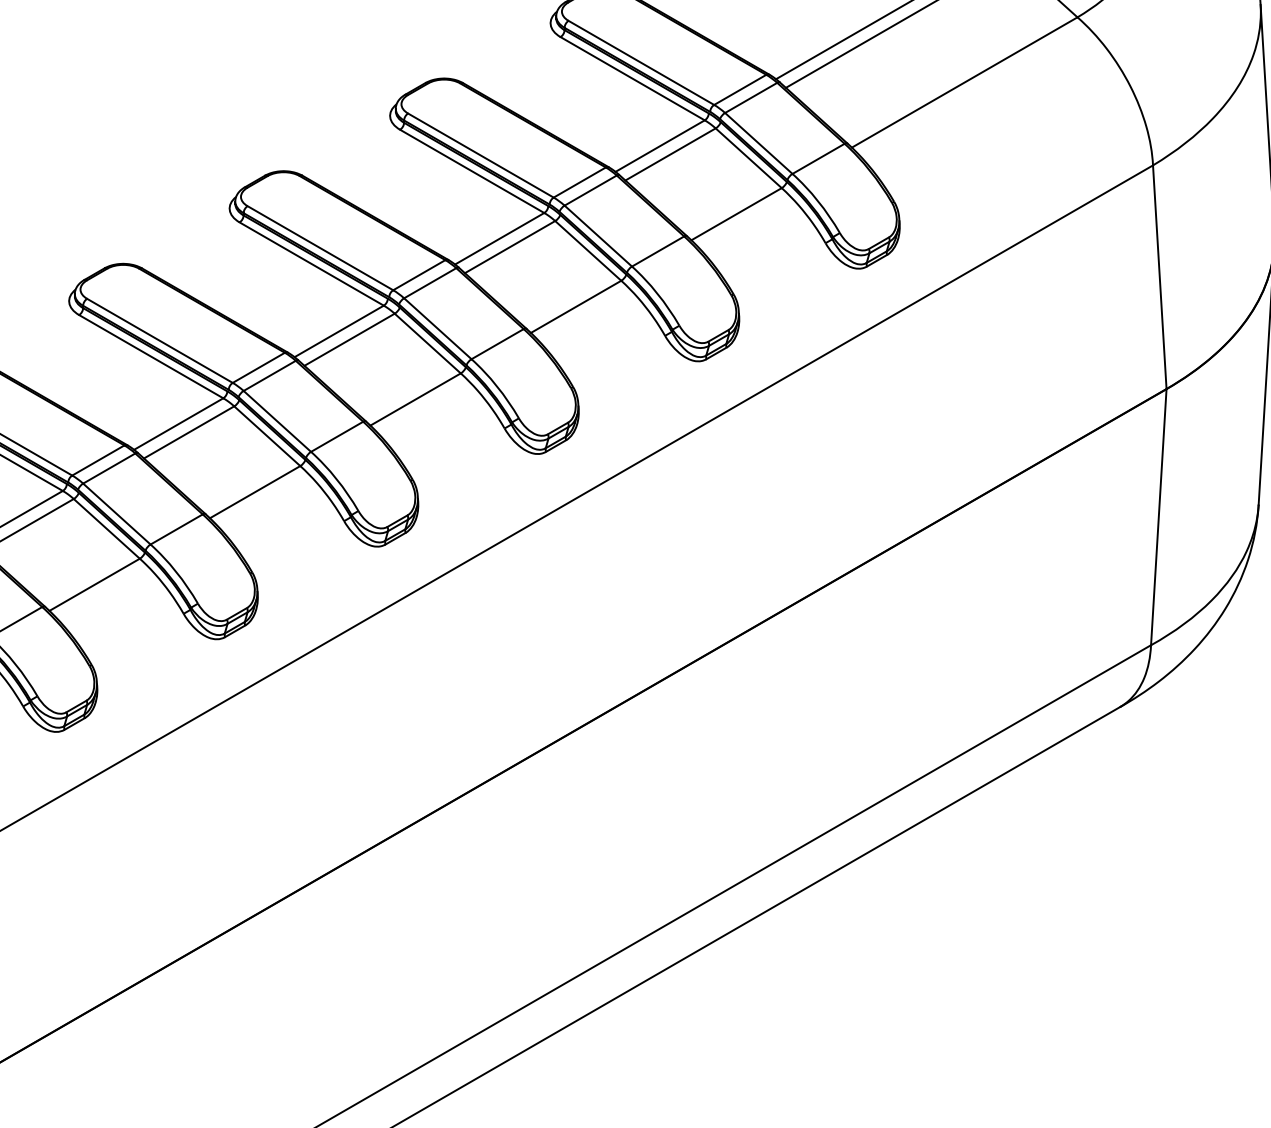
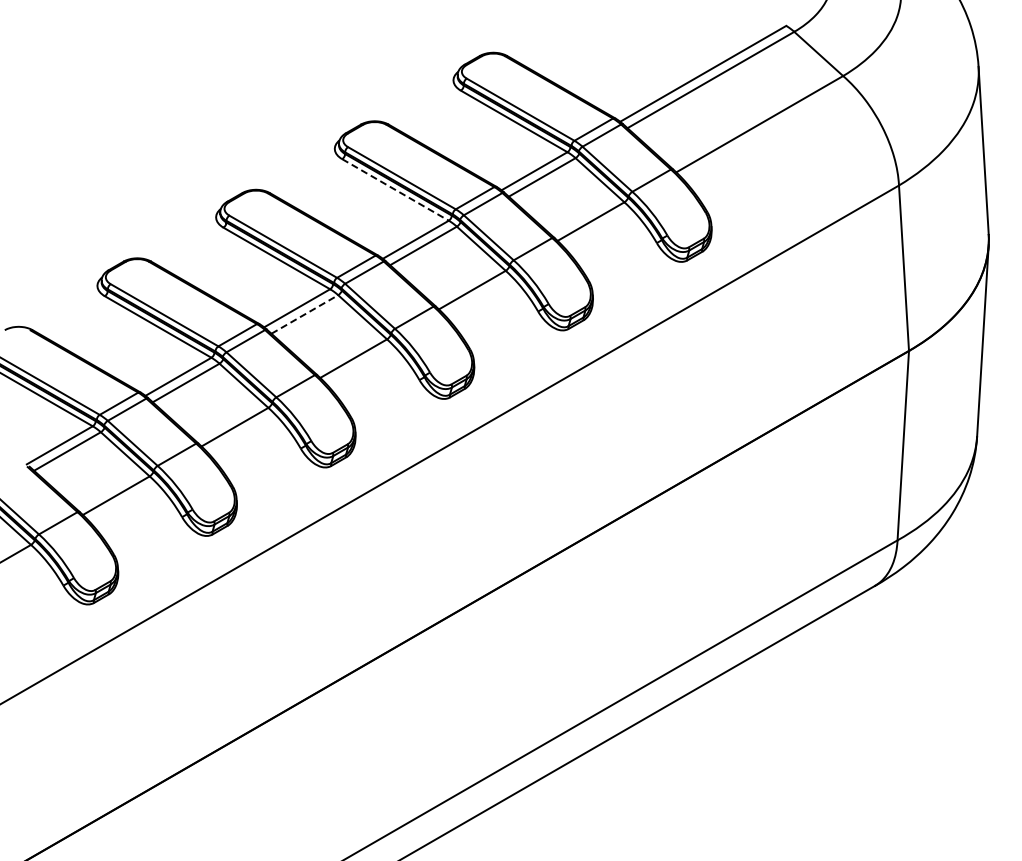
line: (472, 170) -> (395, 189), solid -> dashed
line: (349, 339) -> (304, 314), solid -> dashed

